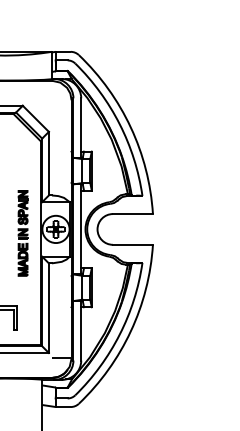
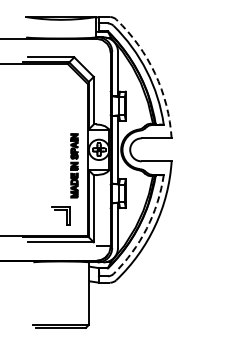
arc: (131, 127) -> (155, 73), solid -> dashed
part: (23, 232) -> (74, 165), moved
arc: (119, 334) -> (146, 228), solid -> dashed

